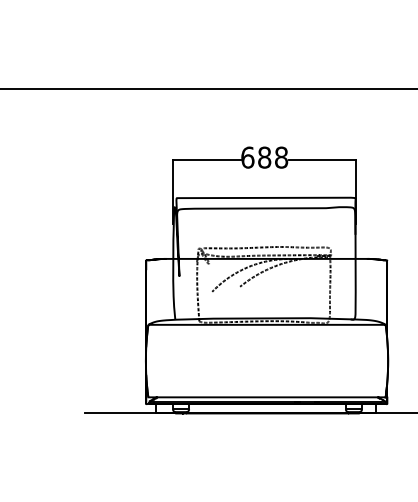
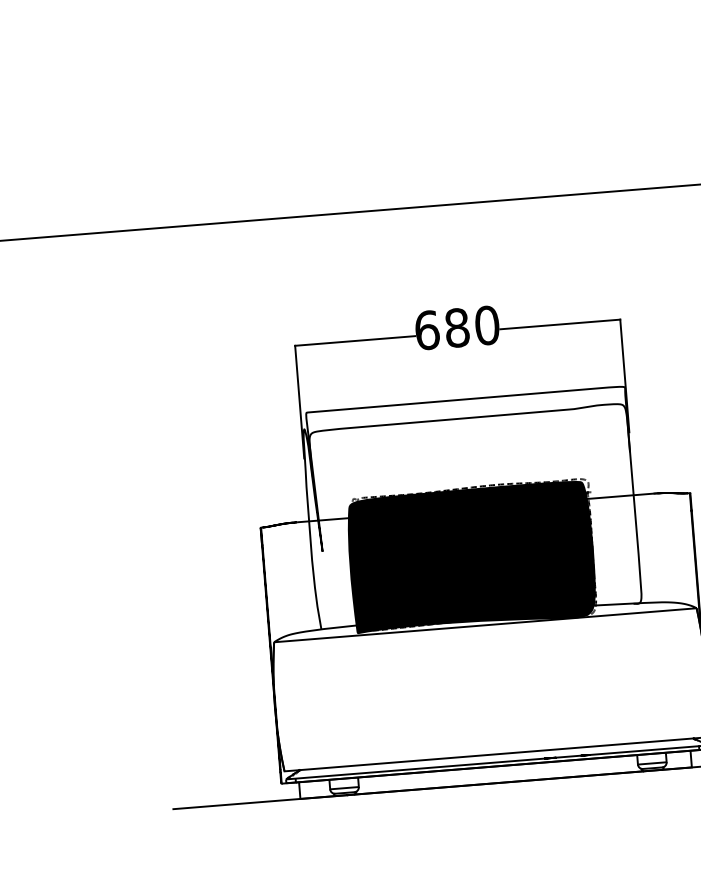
text: (281, 157) -> (487, 325), 688 -> 680
fill: (261, 286) -> (470, 557), added

